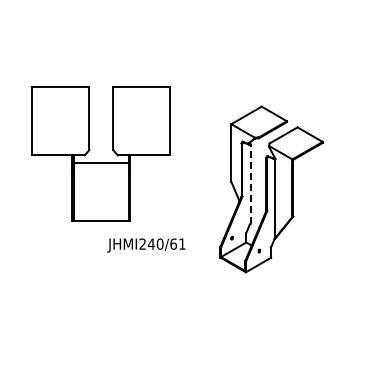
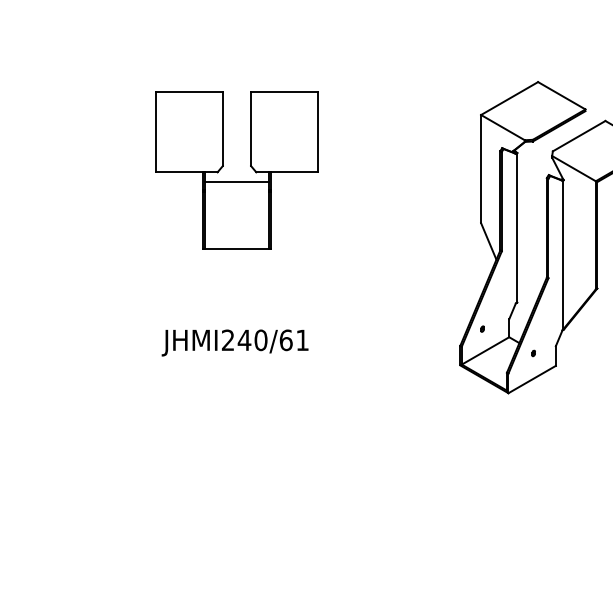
part: (101, 153) -> (237, 170), size x0.62
line: (250, 184) -> (517, 228), dashed -> solid
text: (146, 245) -> (235, 342), moved

